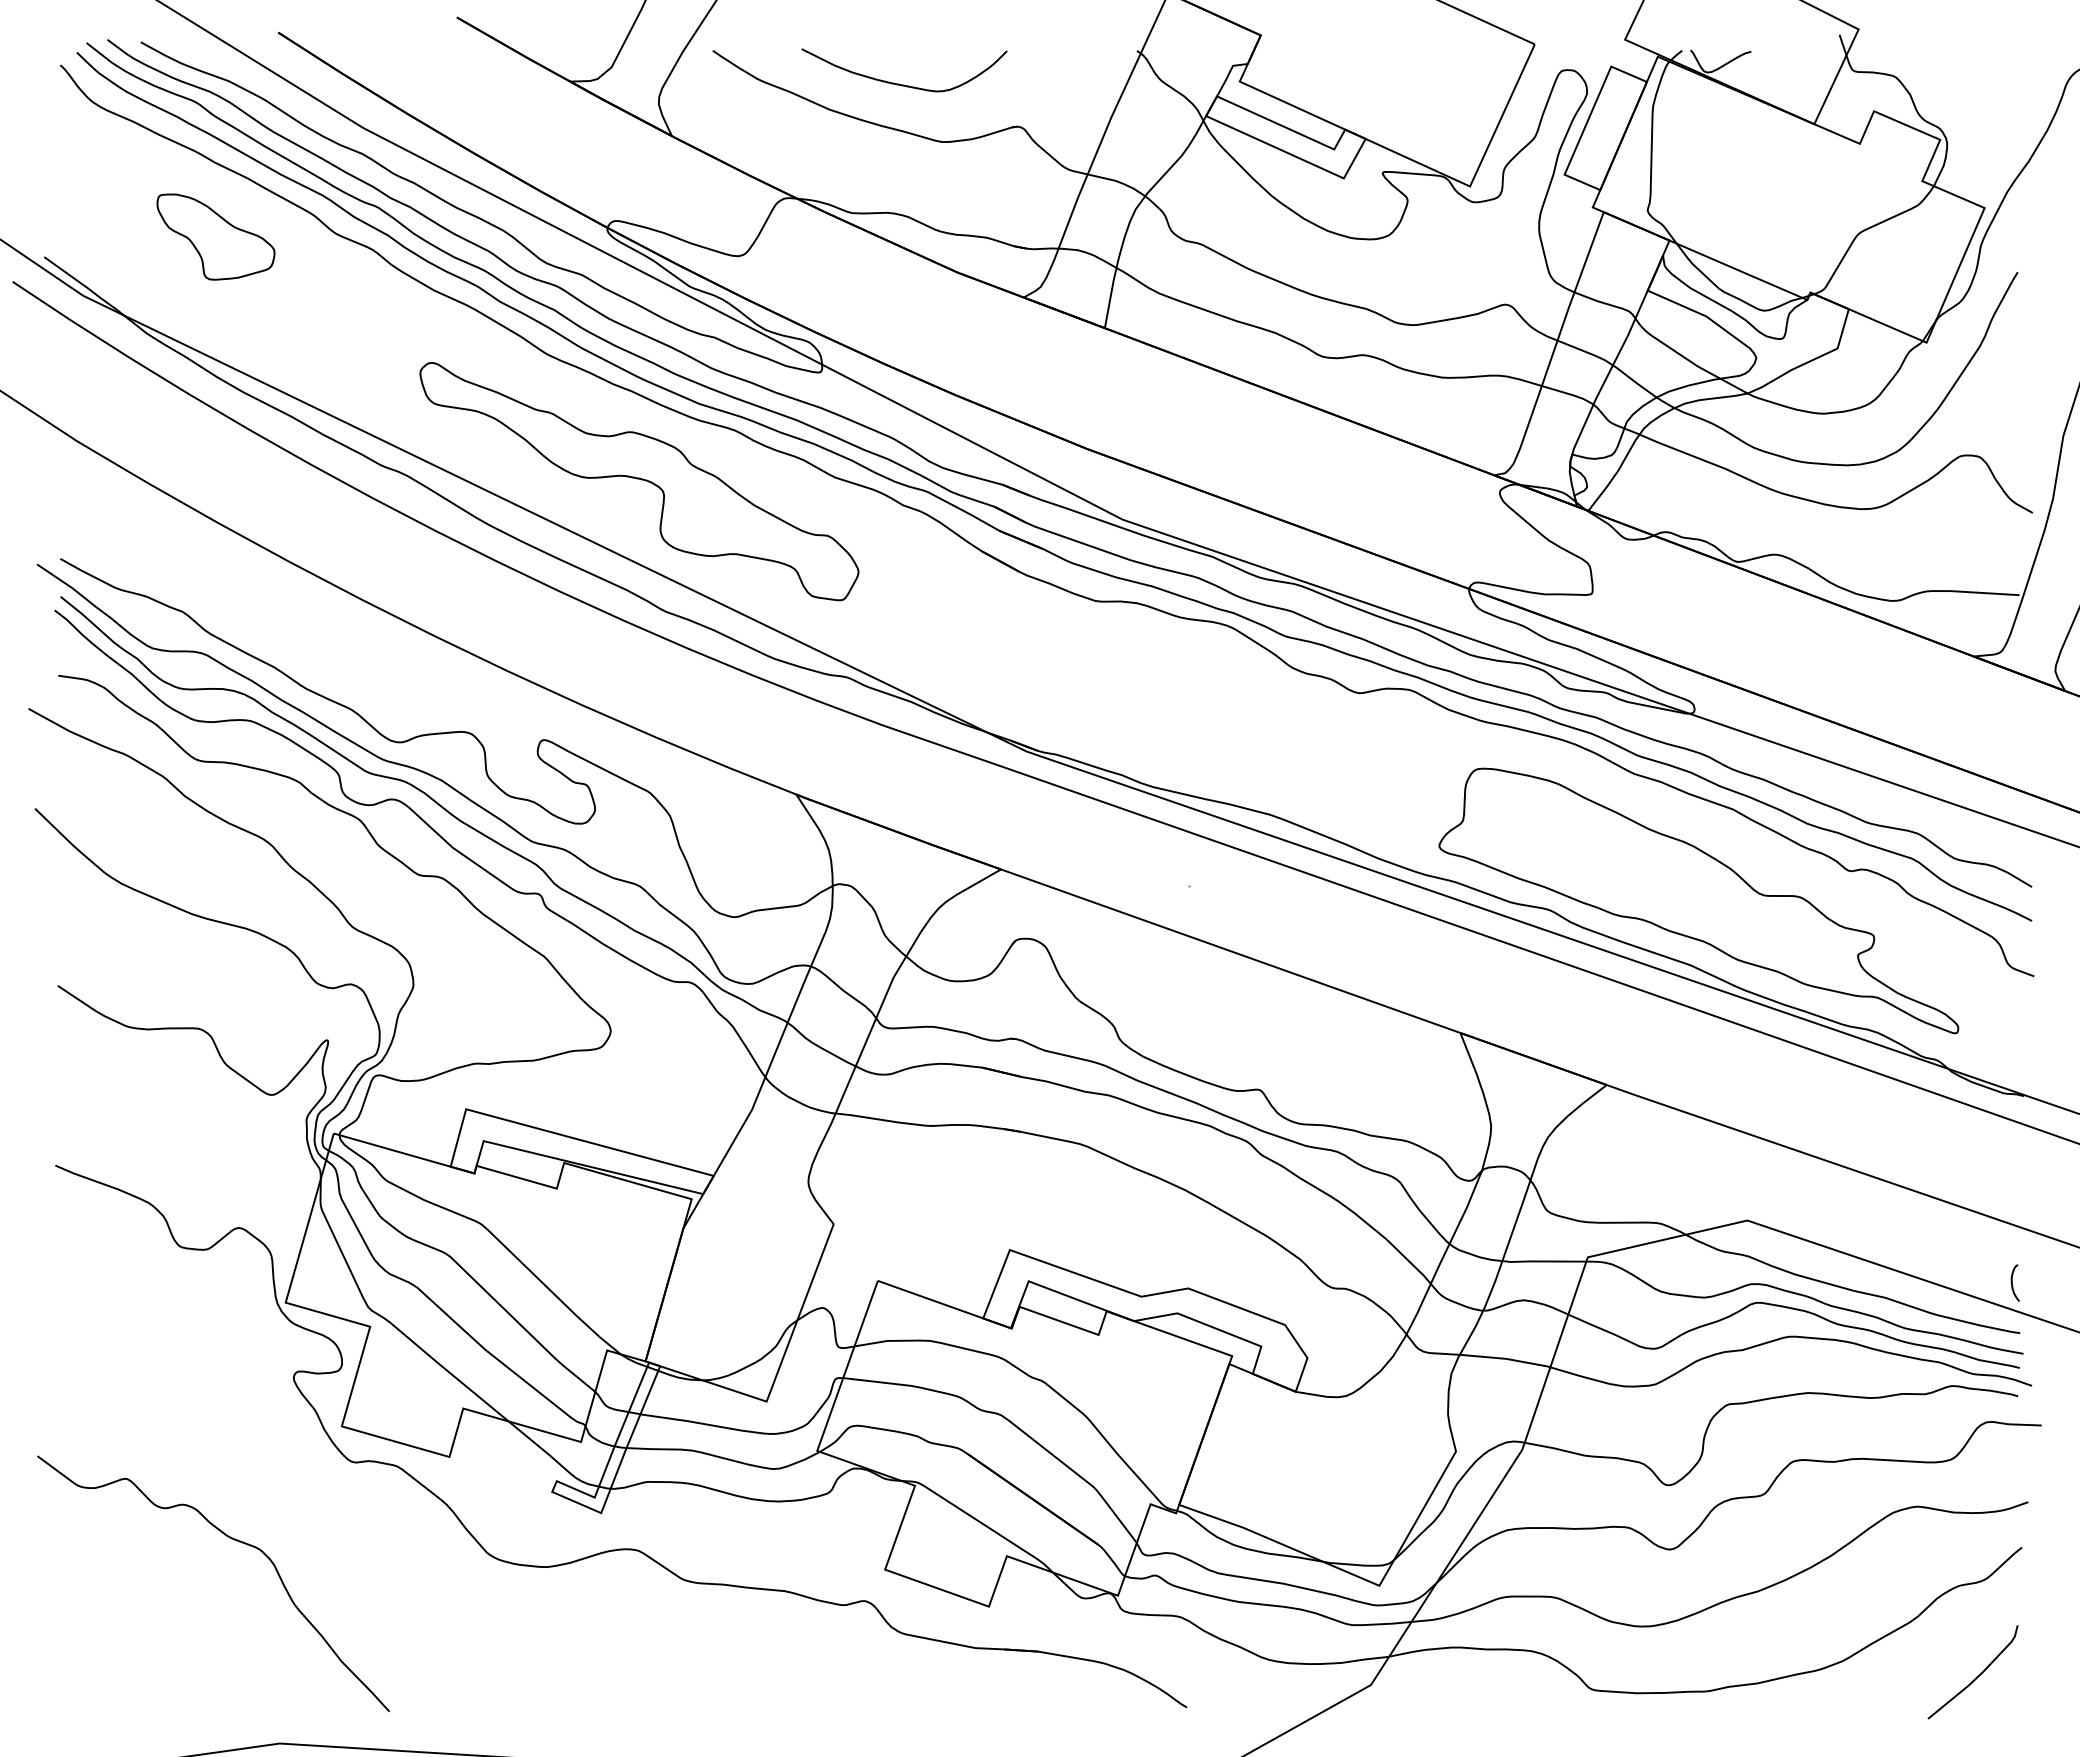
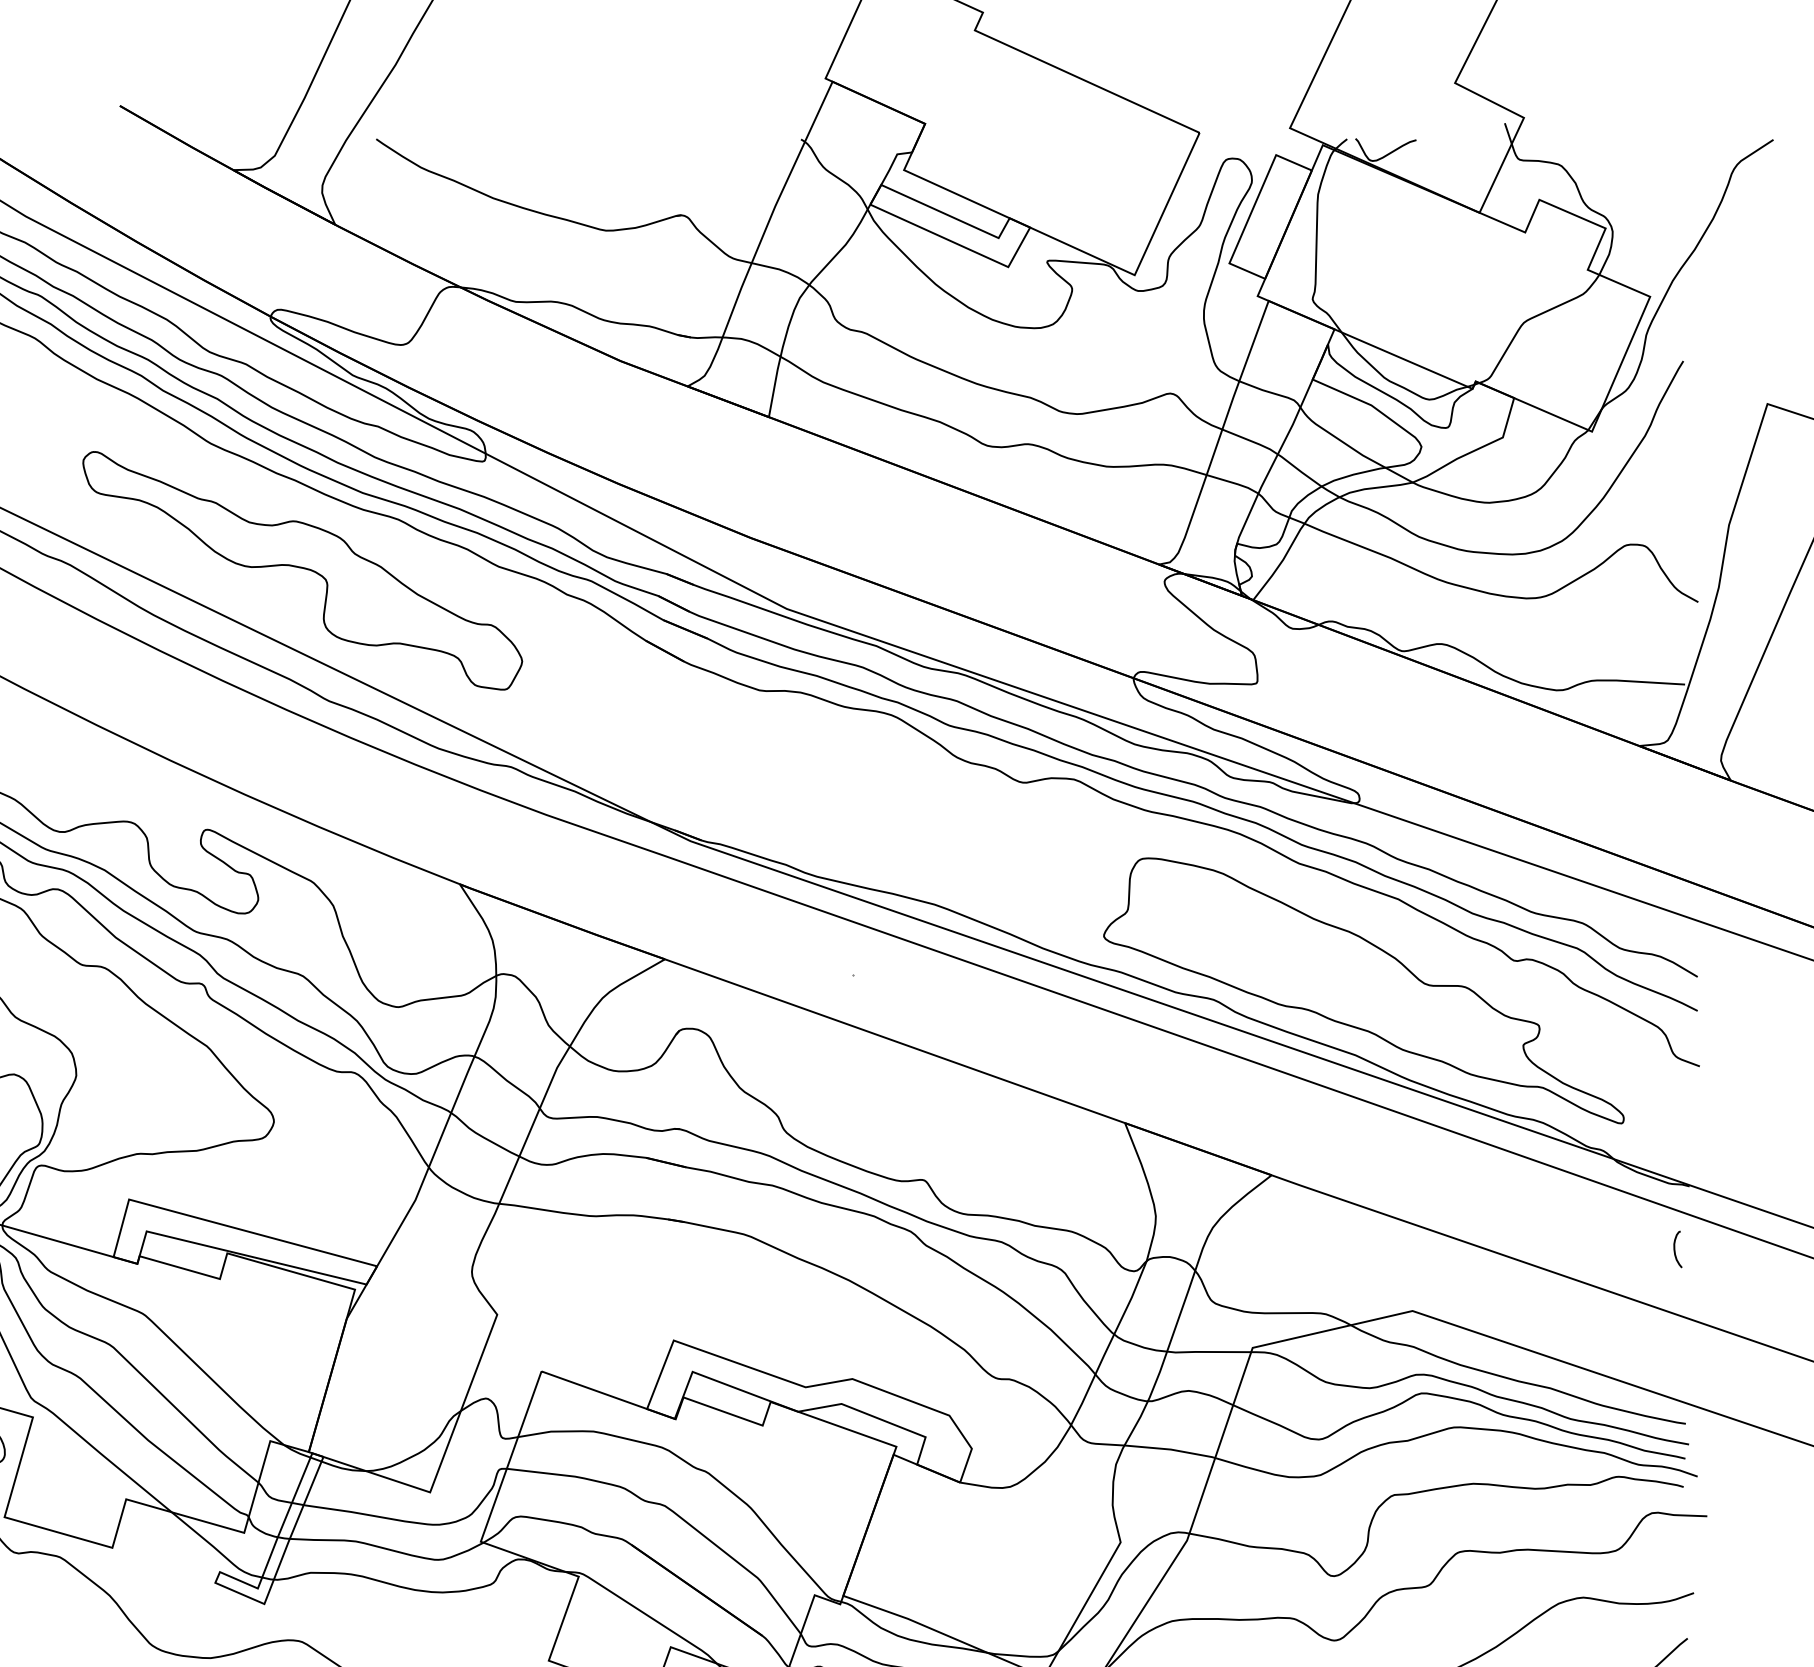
curve: (899, 83) -> (563, 172), removed
curve: (2012, 1282) -> (1675, 1248), moved

